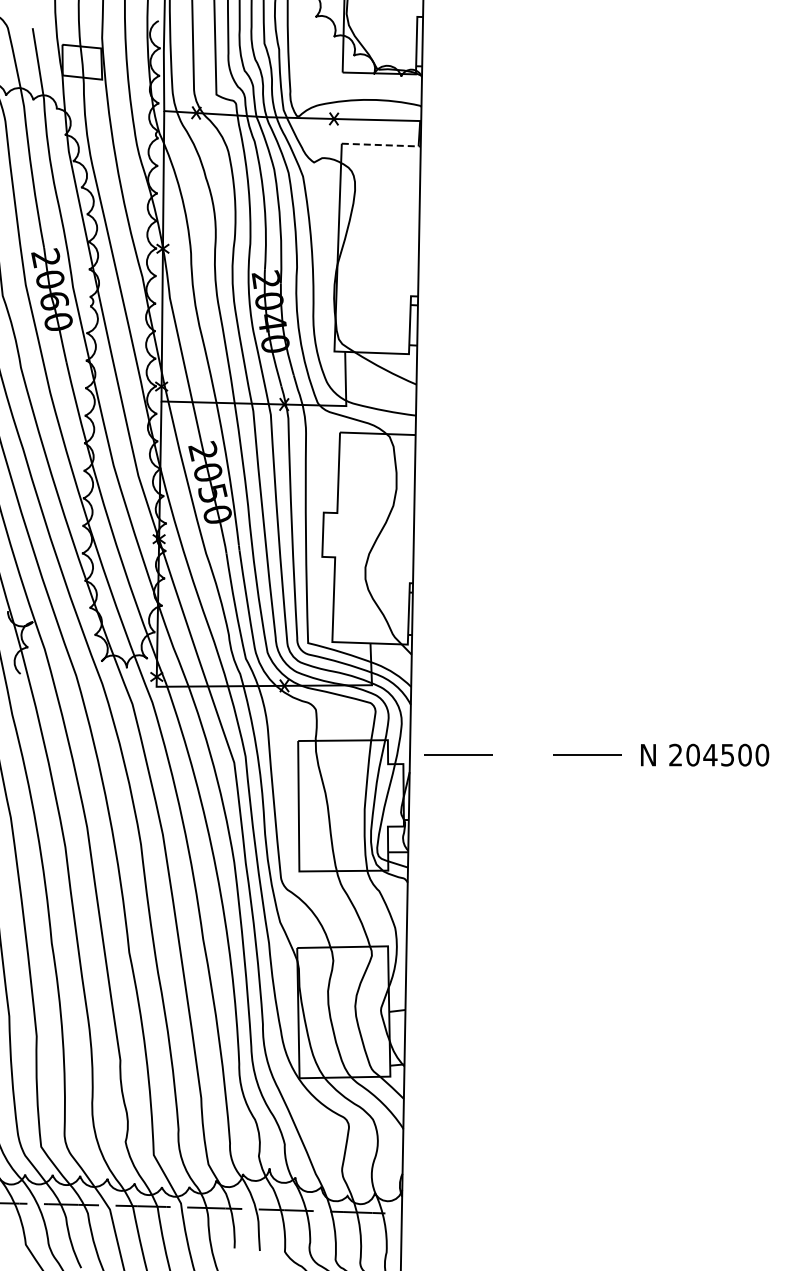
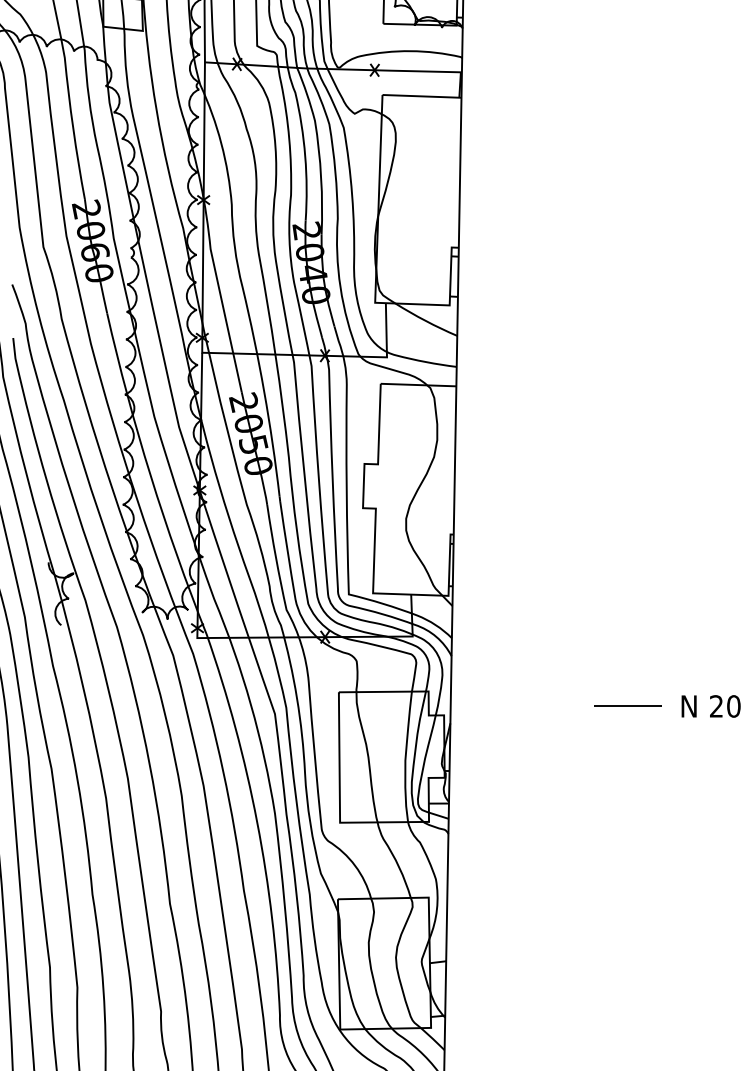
line: (381, 145) -> (422, 96), dashed -> solid
line: (458, 754) -> (499, 705), removed

